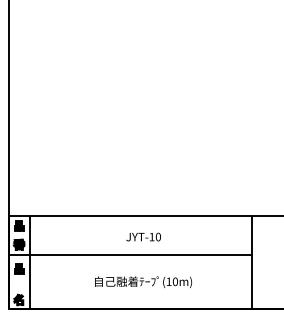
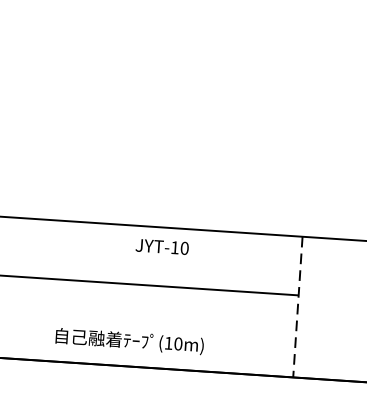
text: (143, 236) -> (162, 246), moved
line: (251, 263) -> (297, 308), solid -> dashed
text: (143, 281) -> (129, 340), moved

